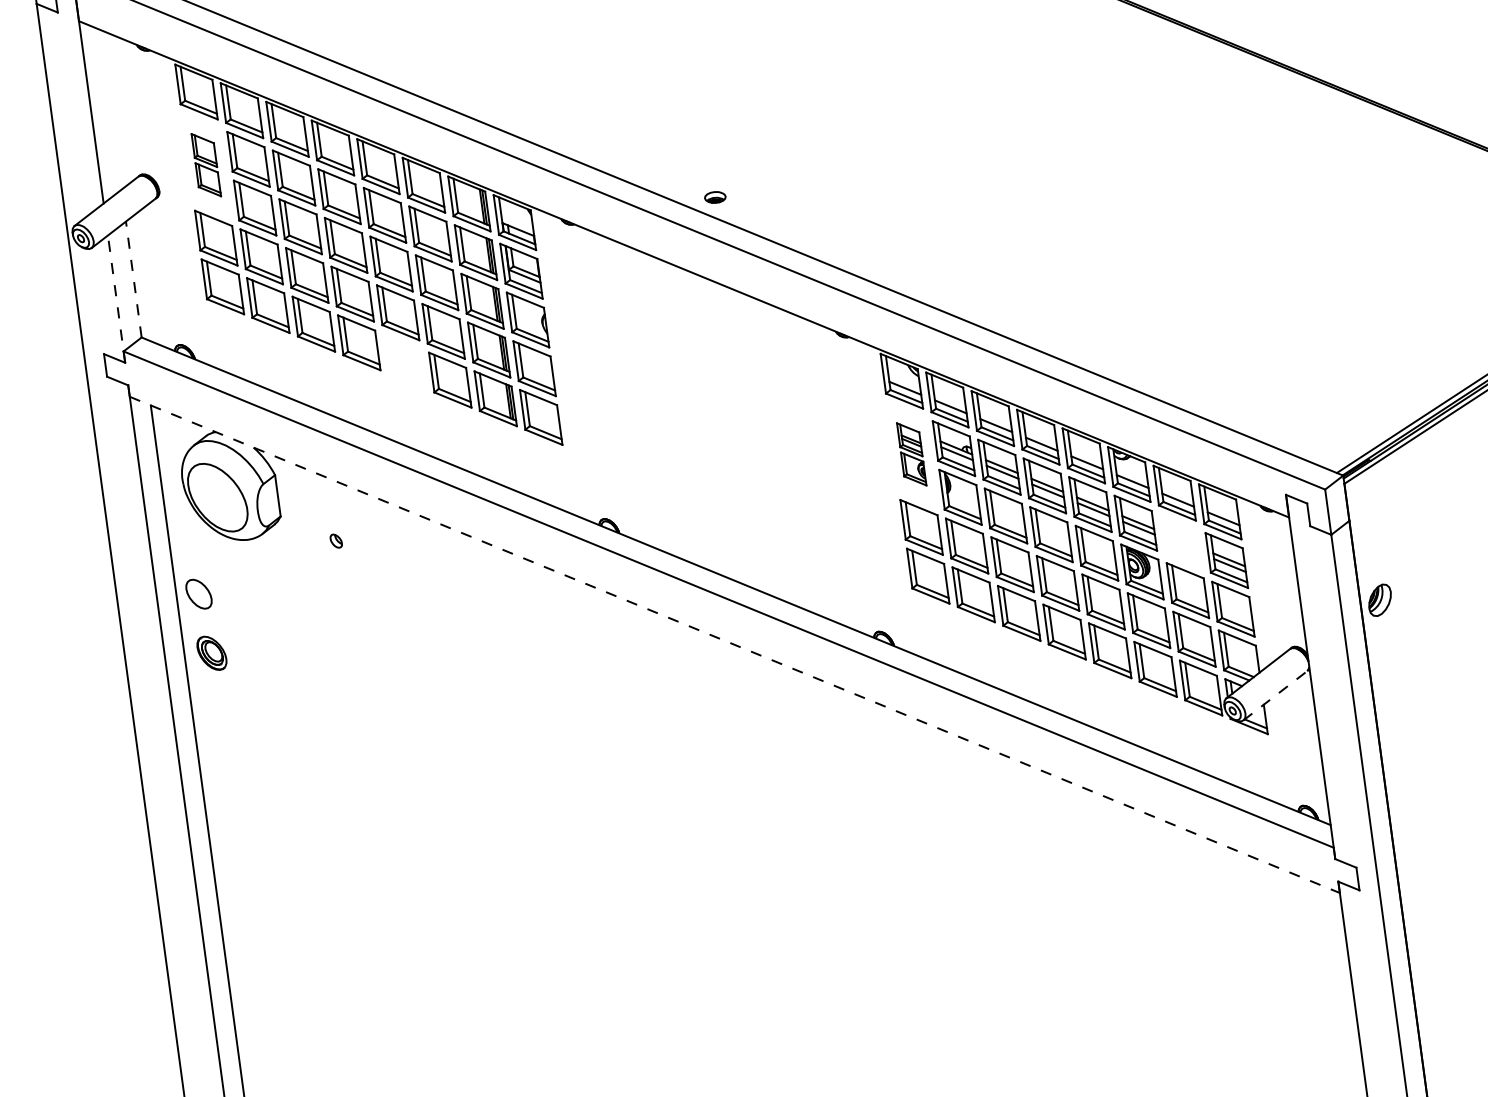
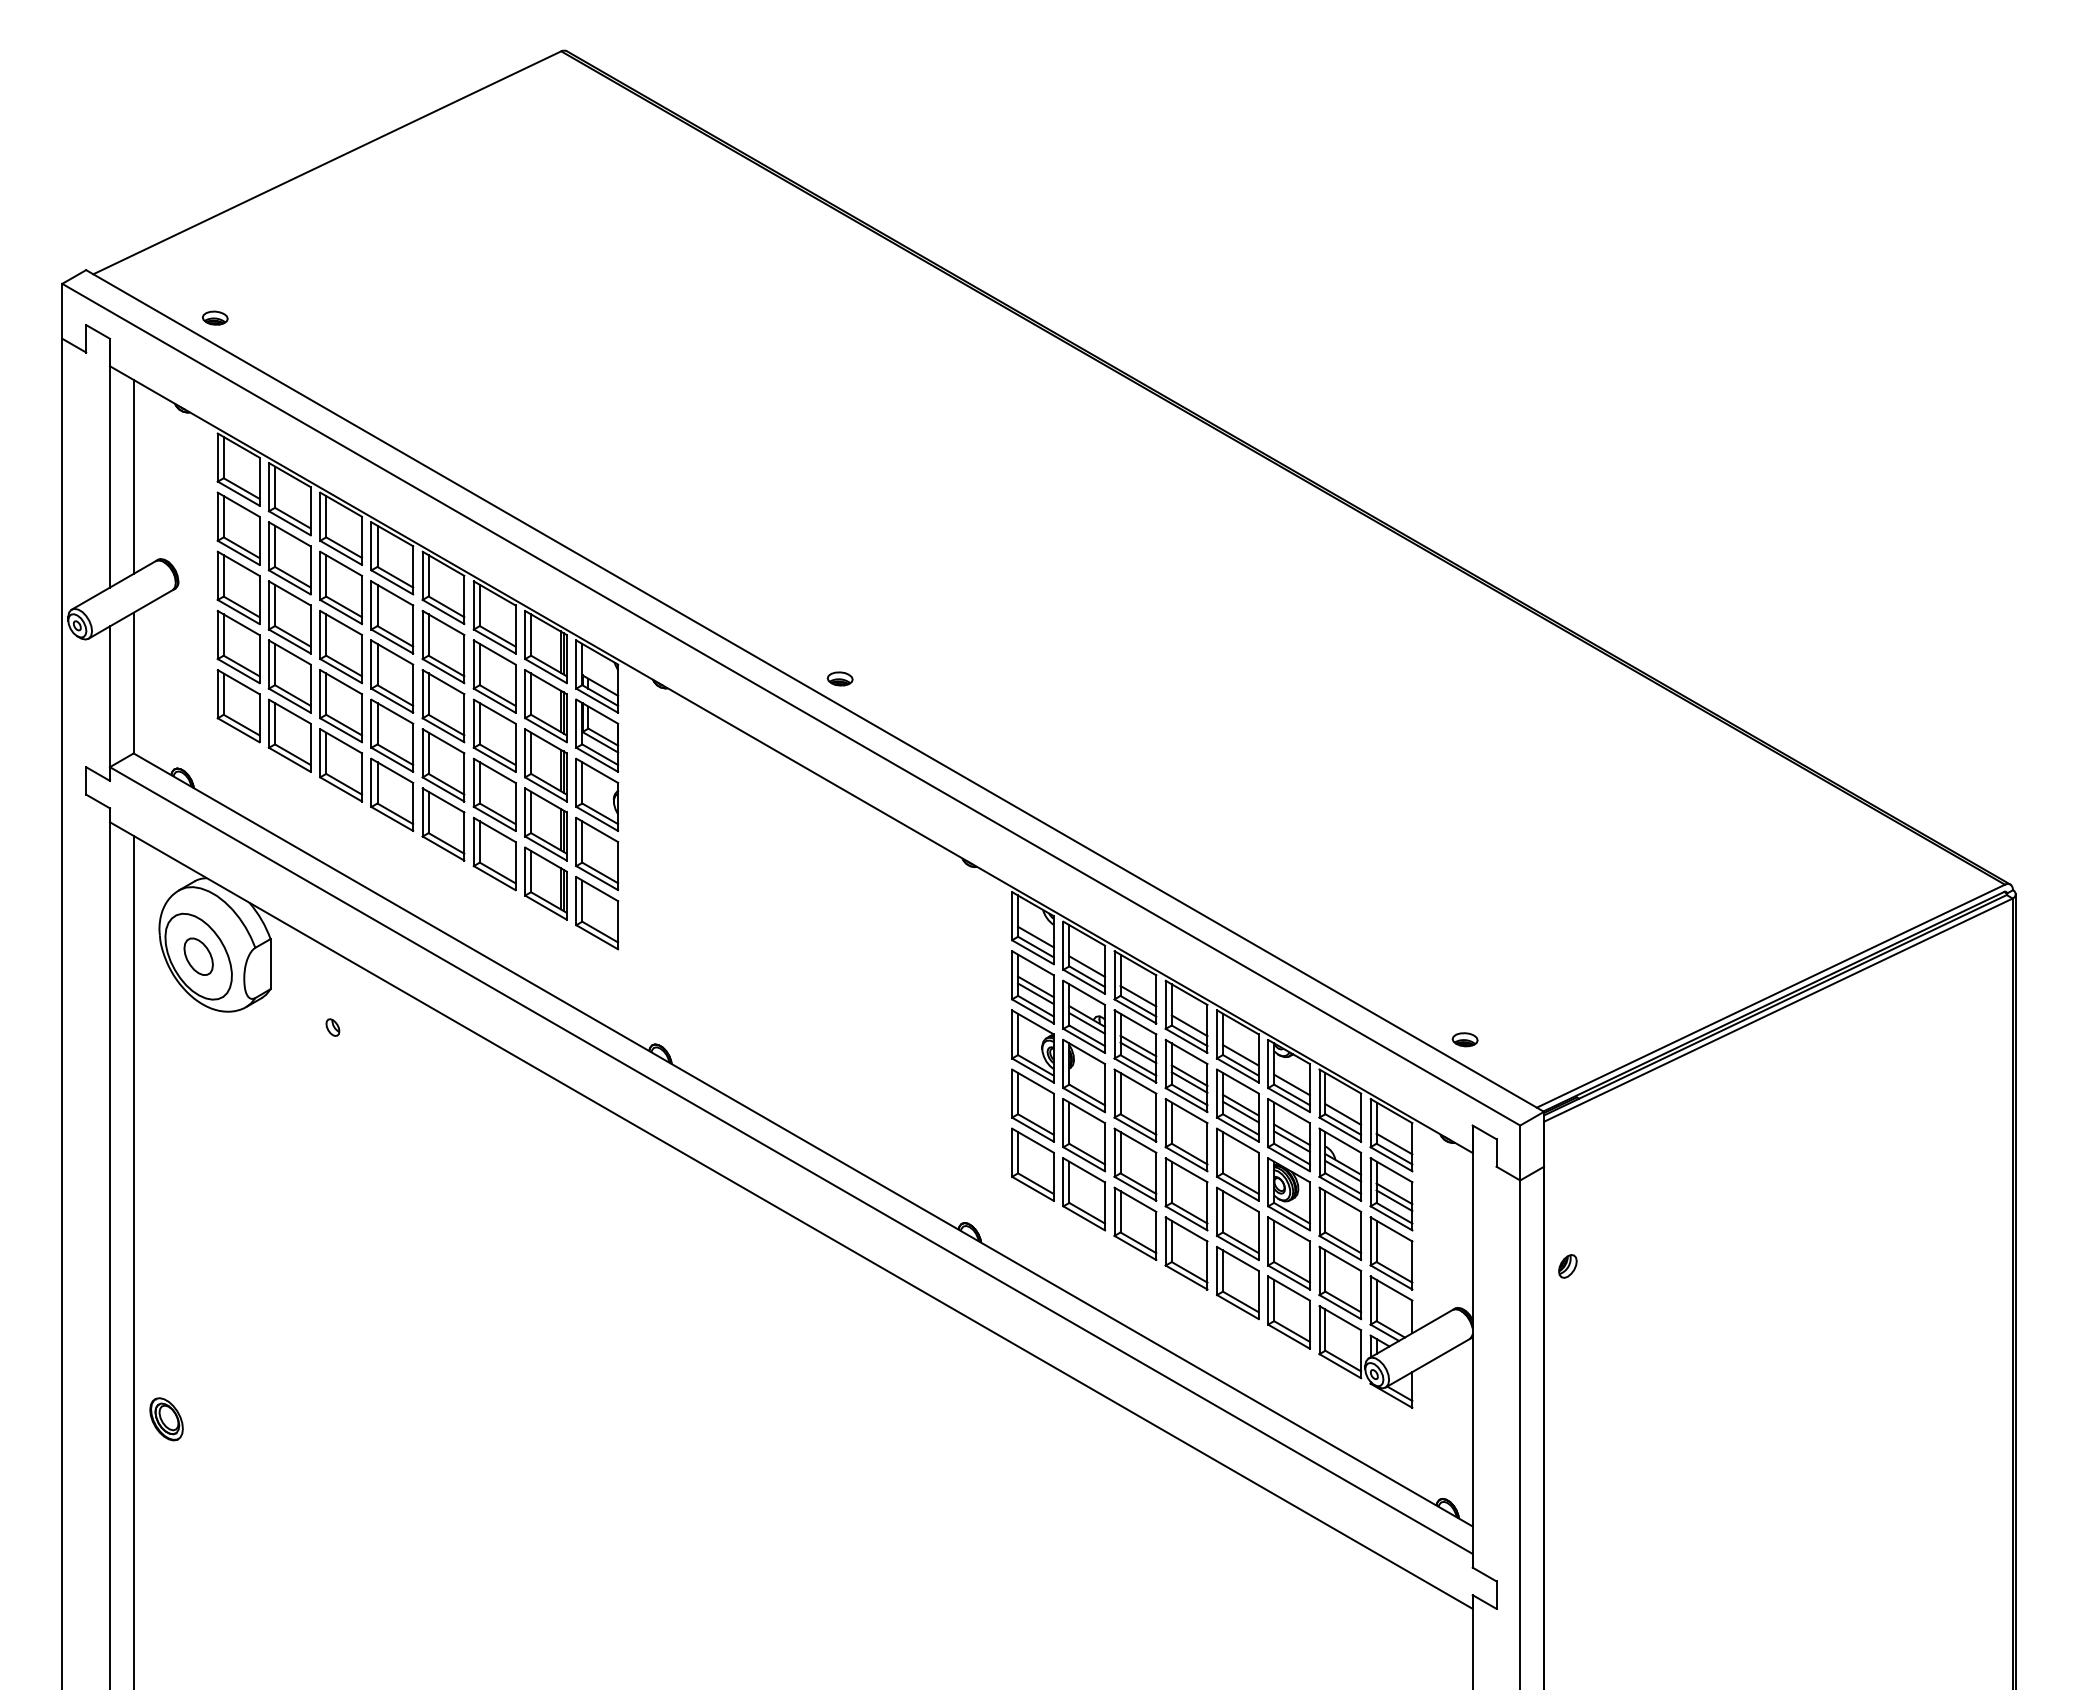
line: (110, 109) -> (133, 476), added
part: (206, 165) -> (238, 558), size x1.67
line: (133, 279) -> (133, 682), dashed -> solid
line: (116, 299) -> (109, 703), dashed -> solid
part: (404, 361) -> (443, 824), added
part: (1269, 424) -> (1464, 1039), added
part: (911, 454) -> (1032, 1016), size x1.67
part: (1181, 541) -> (1340, 1164), added
part: (198, 594) -> (198, 956), moved
part: (1379, 600) -> (1567, 1266), size x0.62
line: (734, 644) -> (791, 1215), dashed -> solid
part: (211, 653) -> (166, 1419), moved
line: (1275, 695) -> (1427, 1363), dashed -> solid

